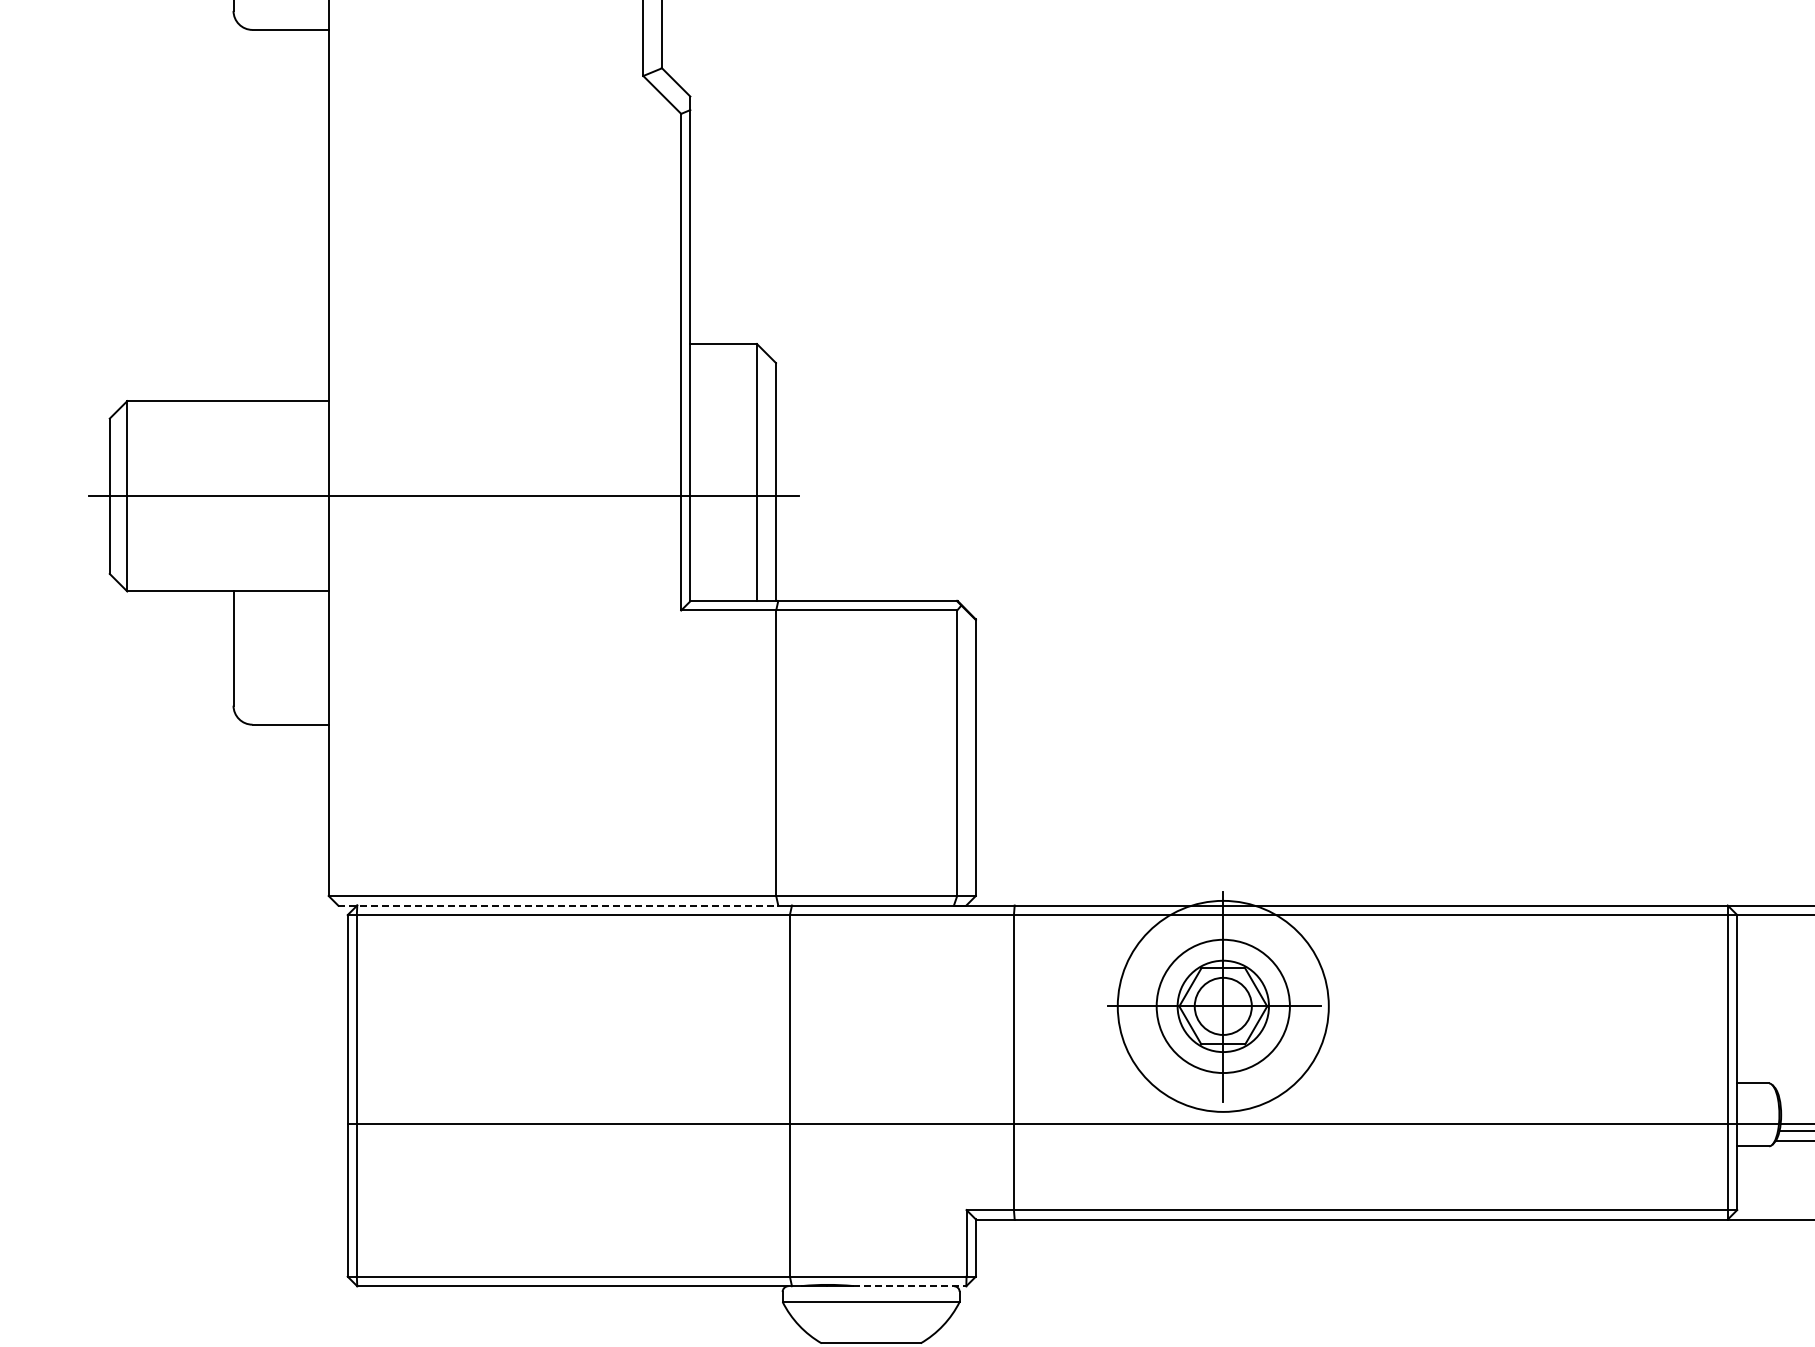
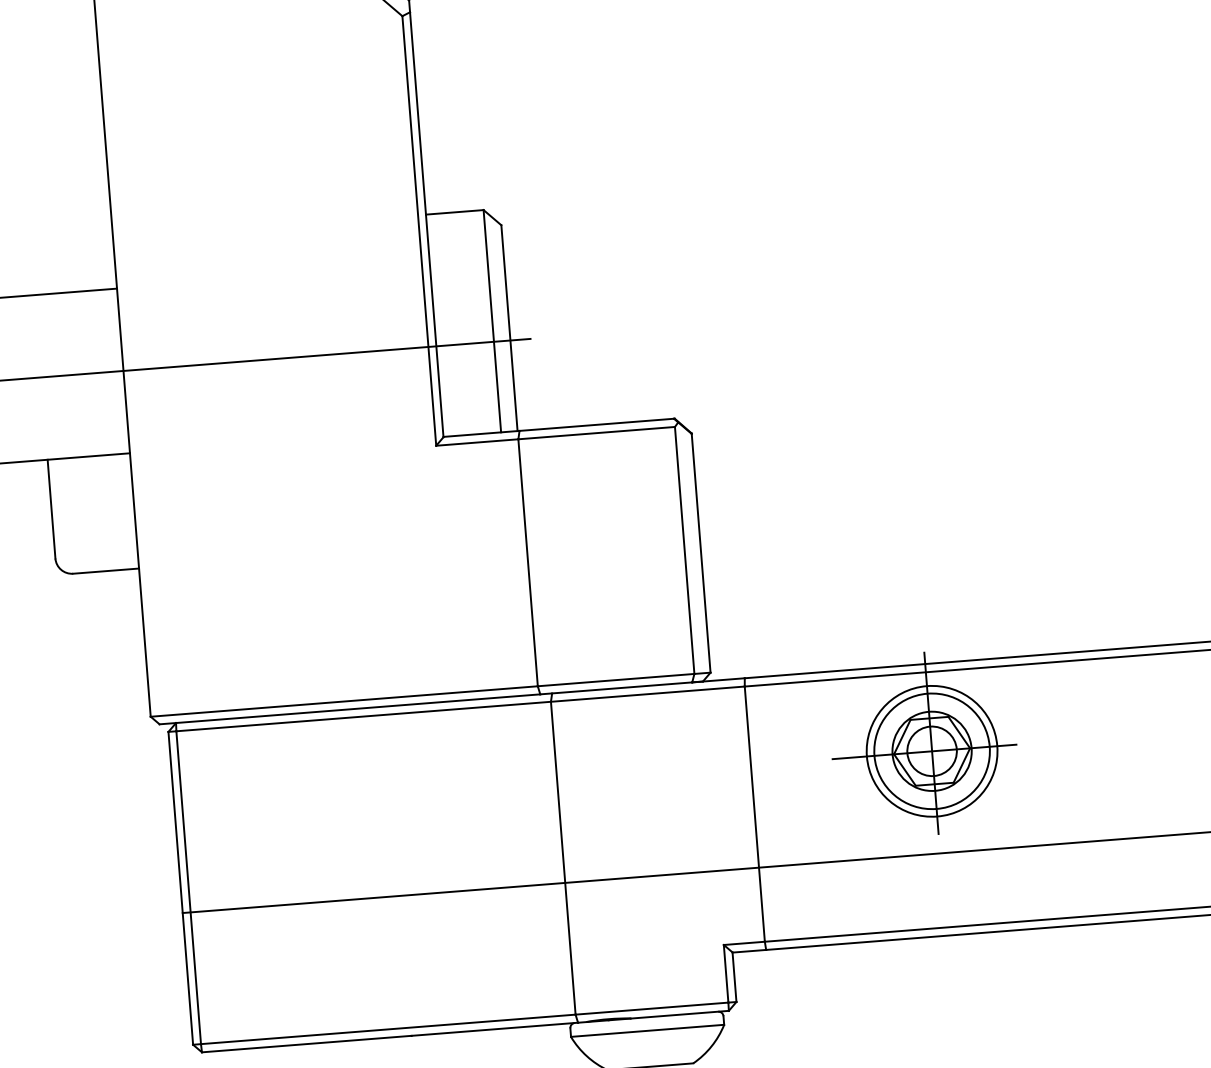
line: (558, 905) -> (350, 709), dashed -> solid
circle: (1222, 1006) -> (931, 751), size x0.71
line: (909, 1286) -> (679, 1014), dashed -> solid

